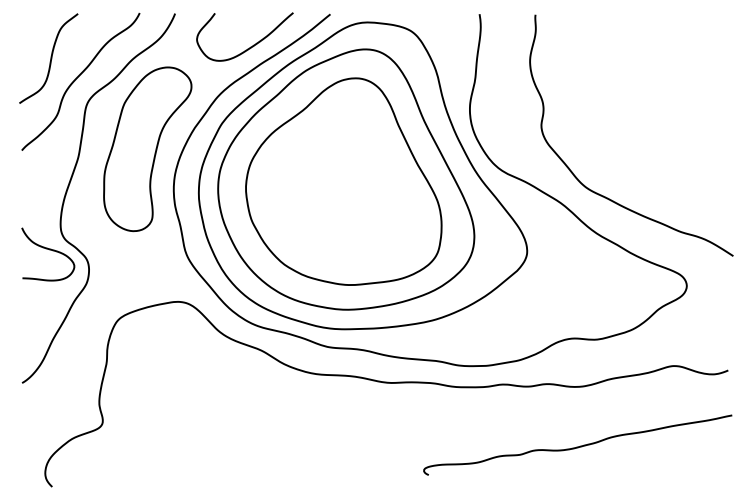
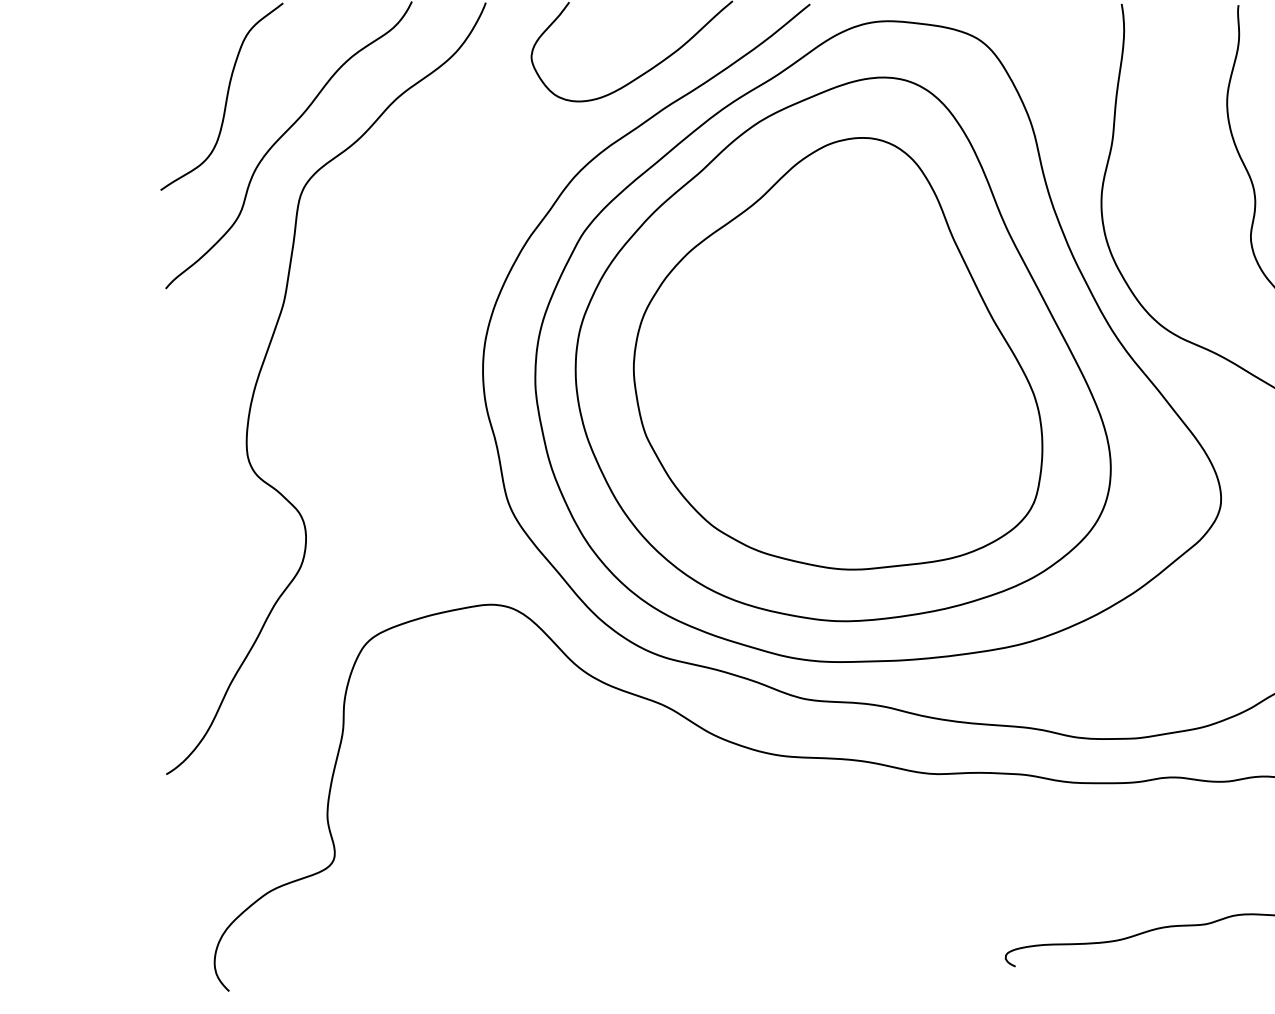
part: (147, 149) -> (428, 286), removed
curve: (49, 250) -> (223, 497), removed

